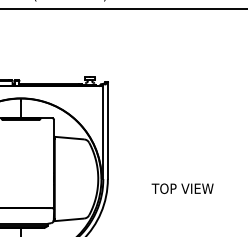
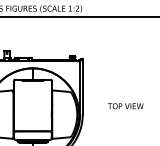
text: (182, 189) -> (125, 106), moved

